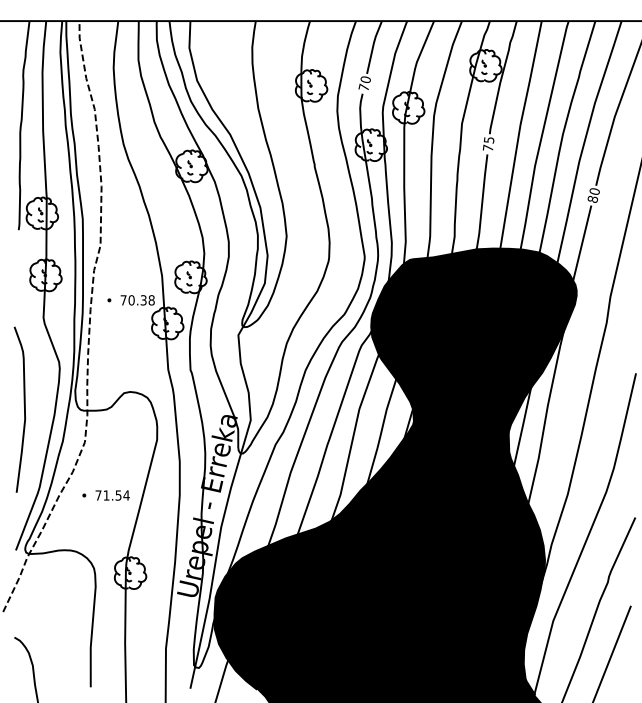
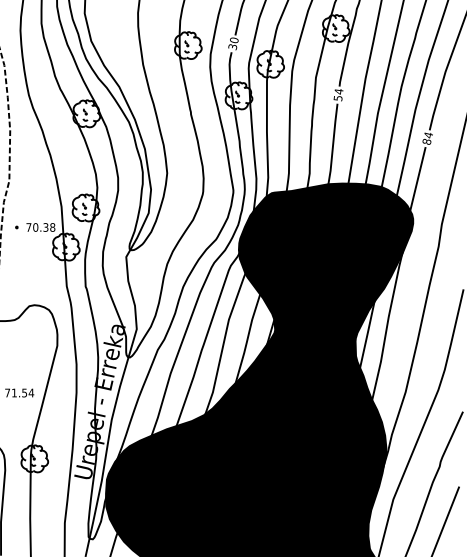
text: (363, 87) -> (232, 46), 70 -> 30
text: (488, 144) -> (338, 95), 75 -> 54
text: (594, 191) -> (428, 135), 80 -> 84

